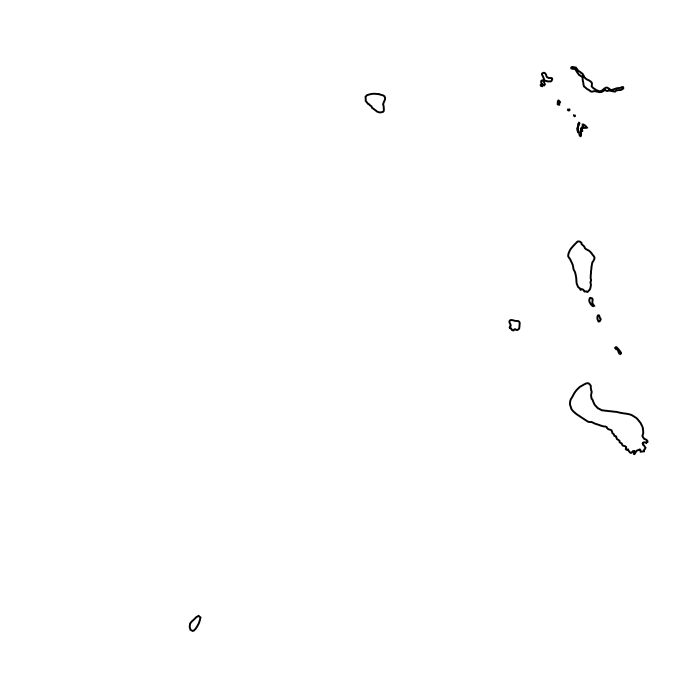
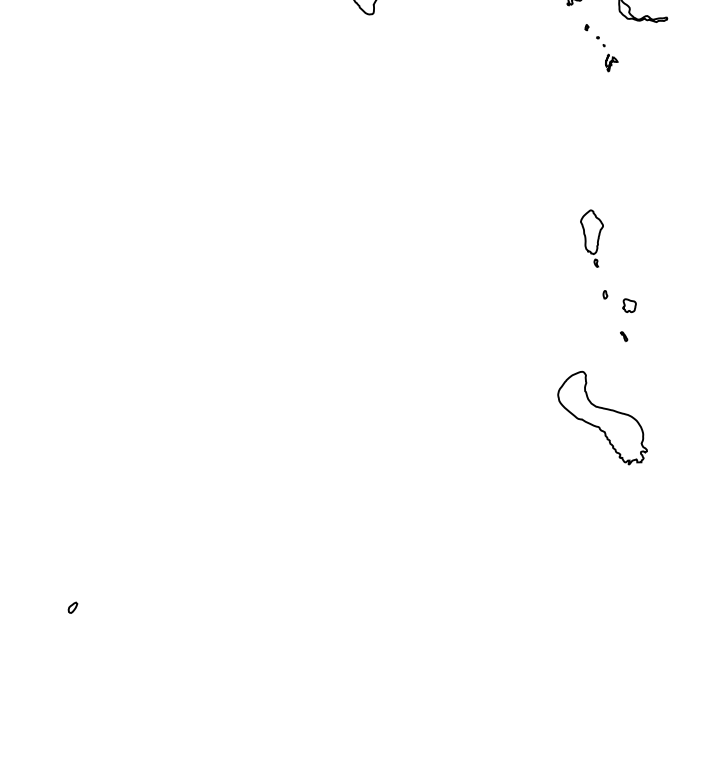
part: (581, 273) -> (590, 237), size x0.7
part: (514, 325) -> (629, 306), moved
part: (194, 622) -> (72, 606), size x0.6

